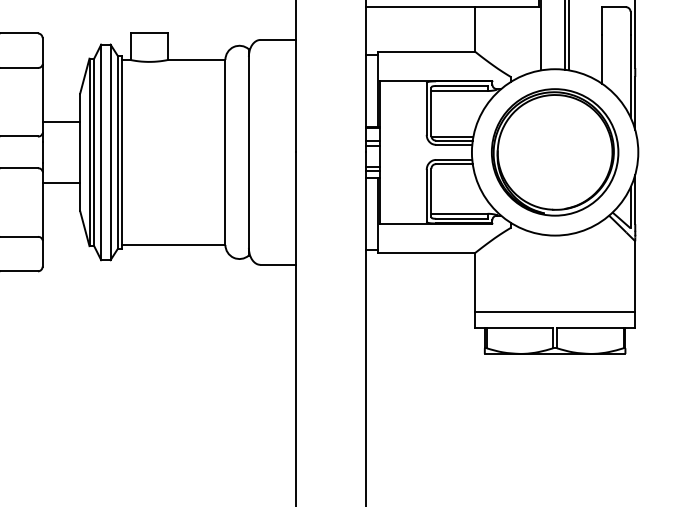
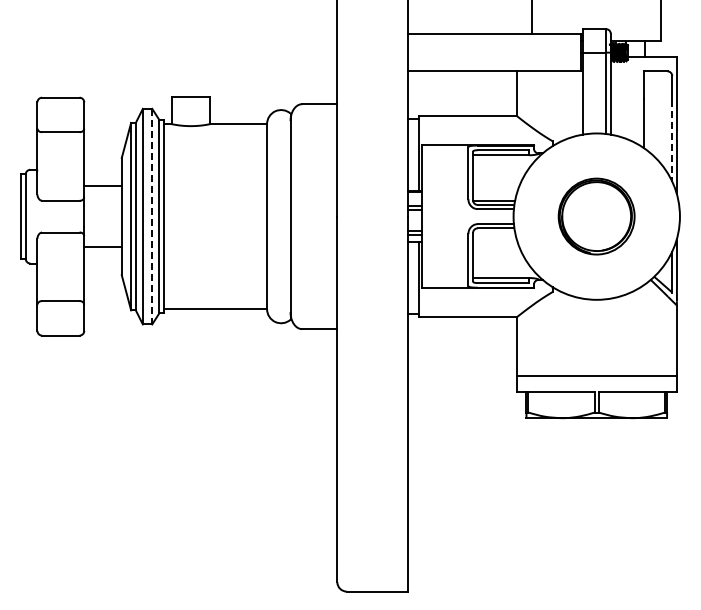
line: (630, 77) -> (672, 141), solid -> dashed
line: (110, 152) -> (152, 216), solid -> dashed
part: (554, 152) -> (596, 216), size x0.6

